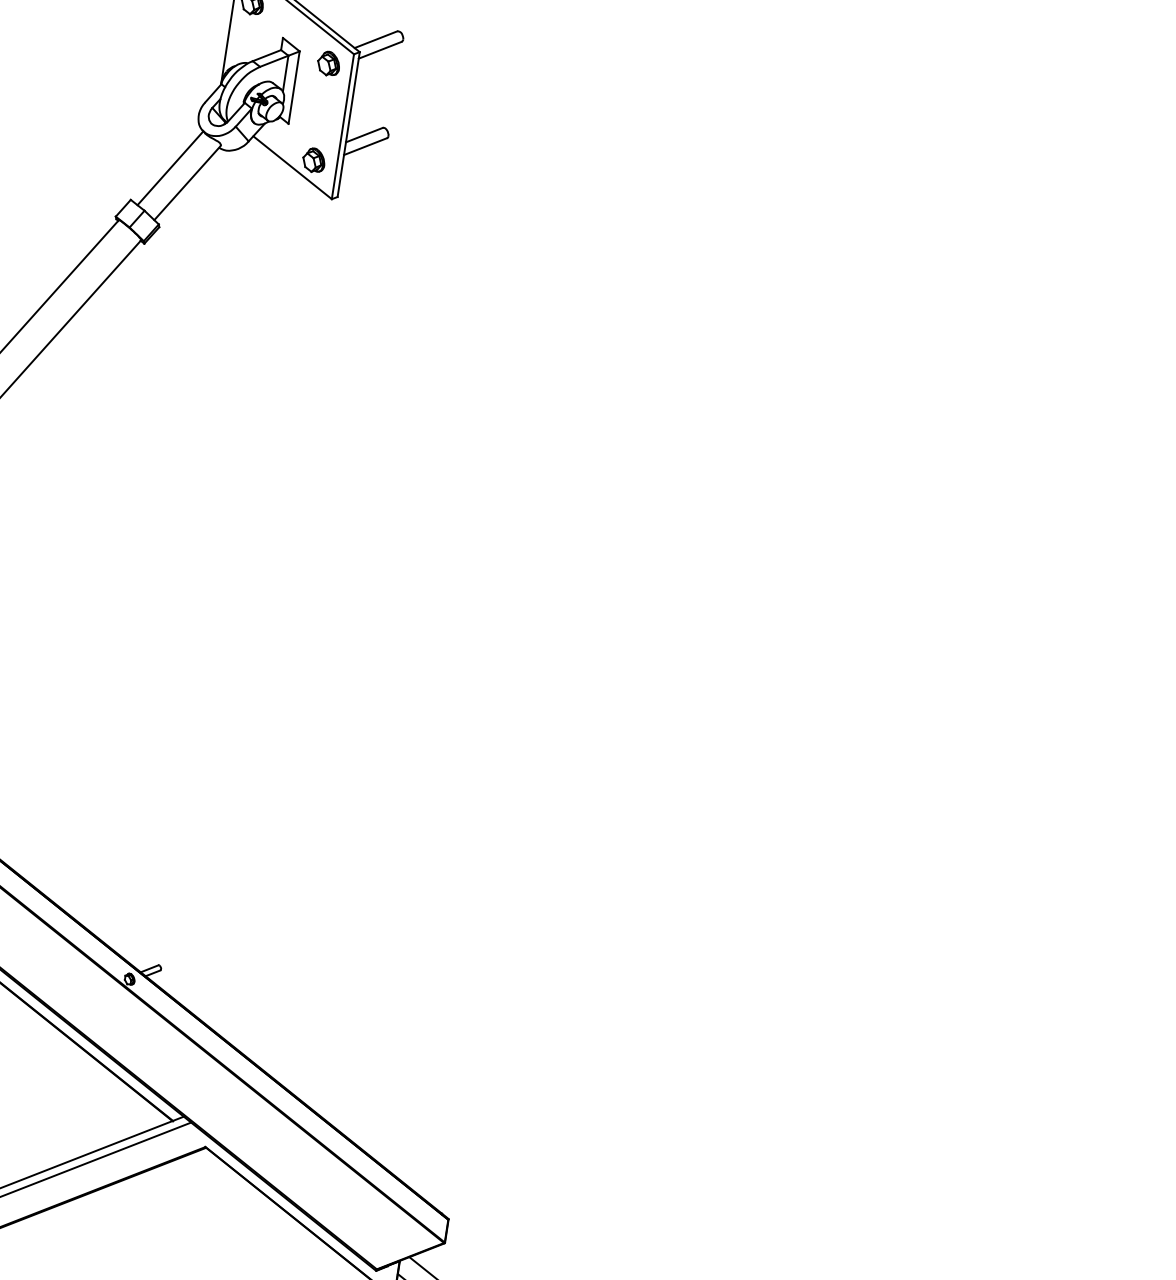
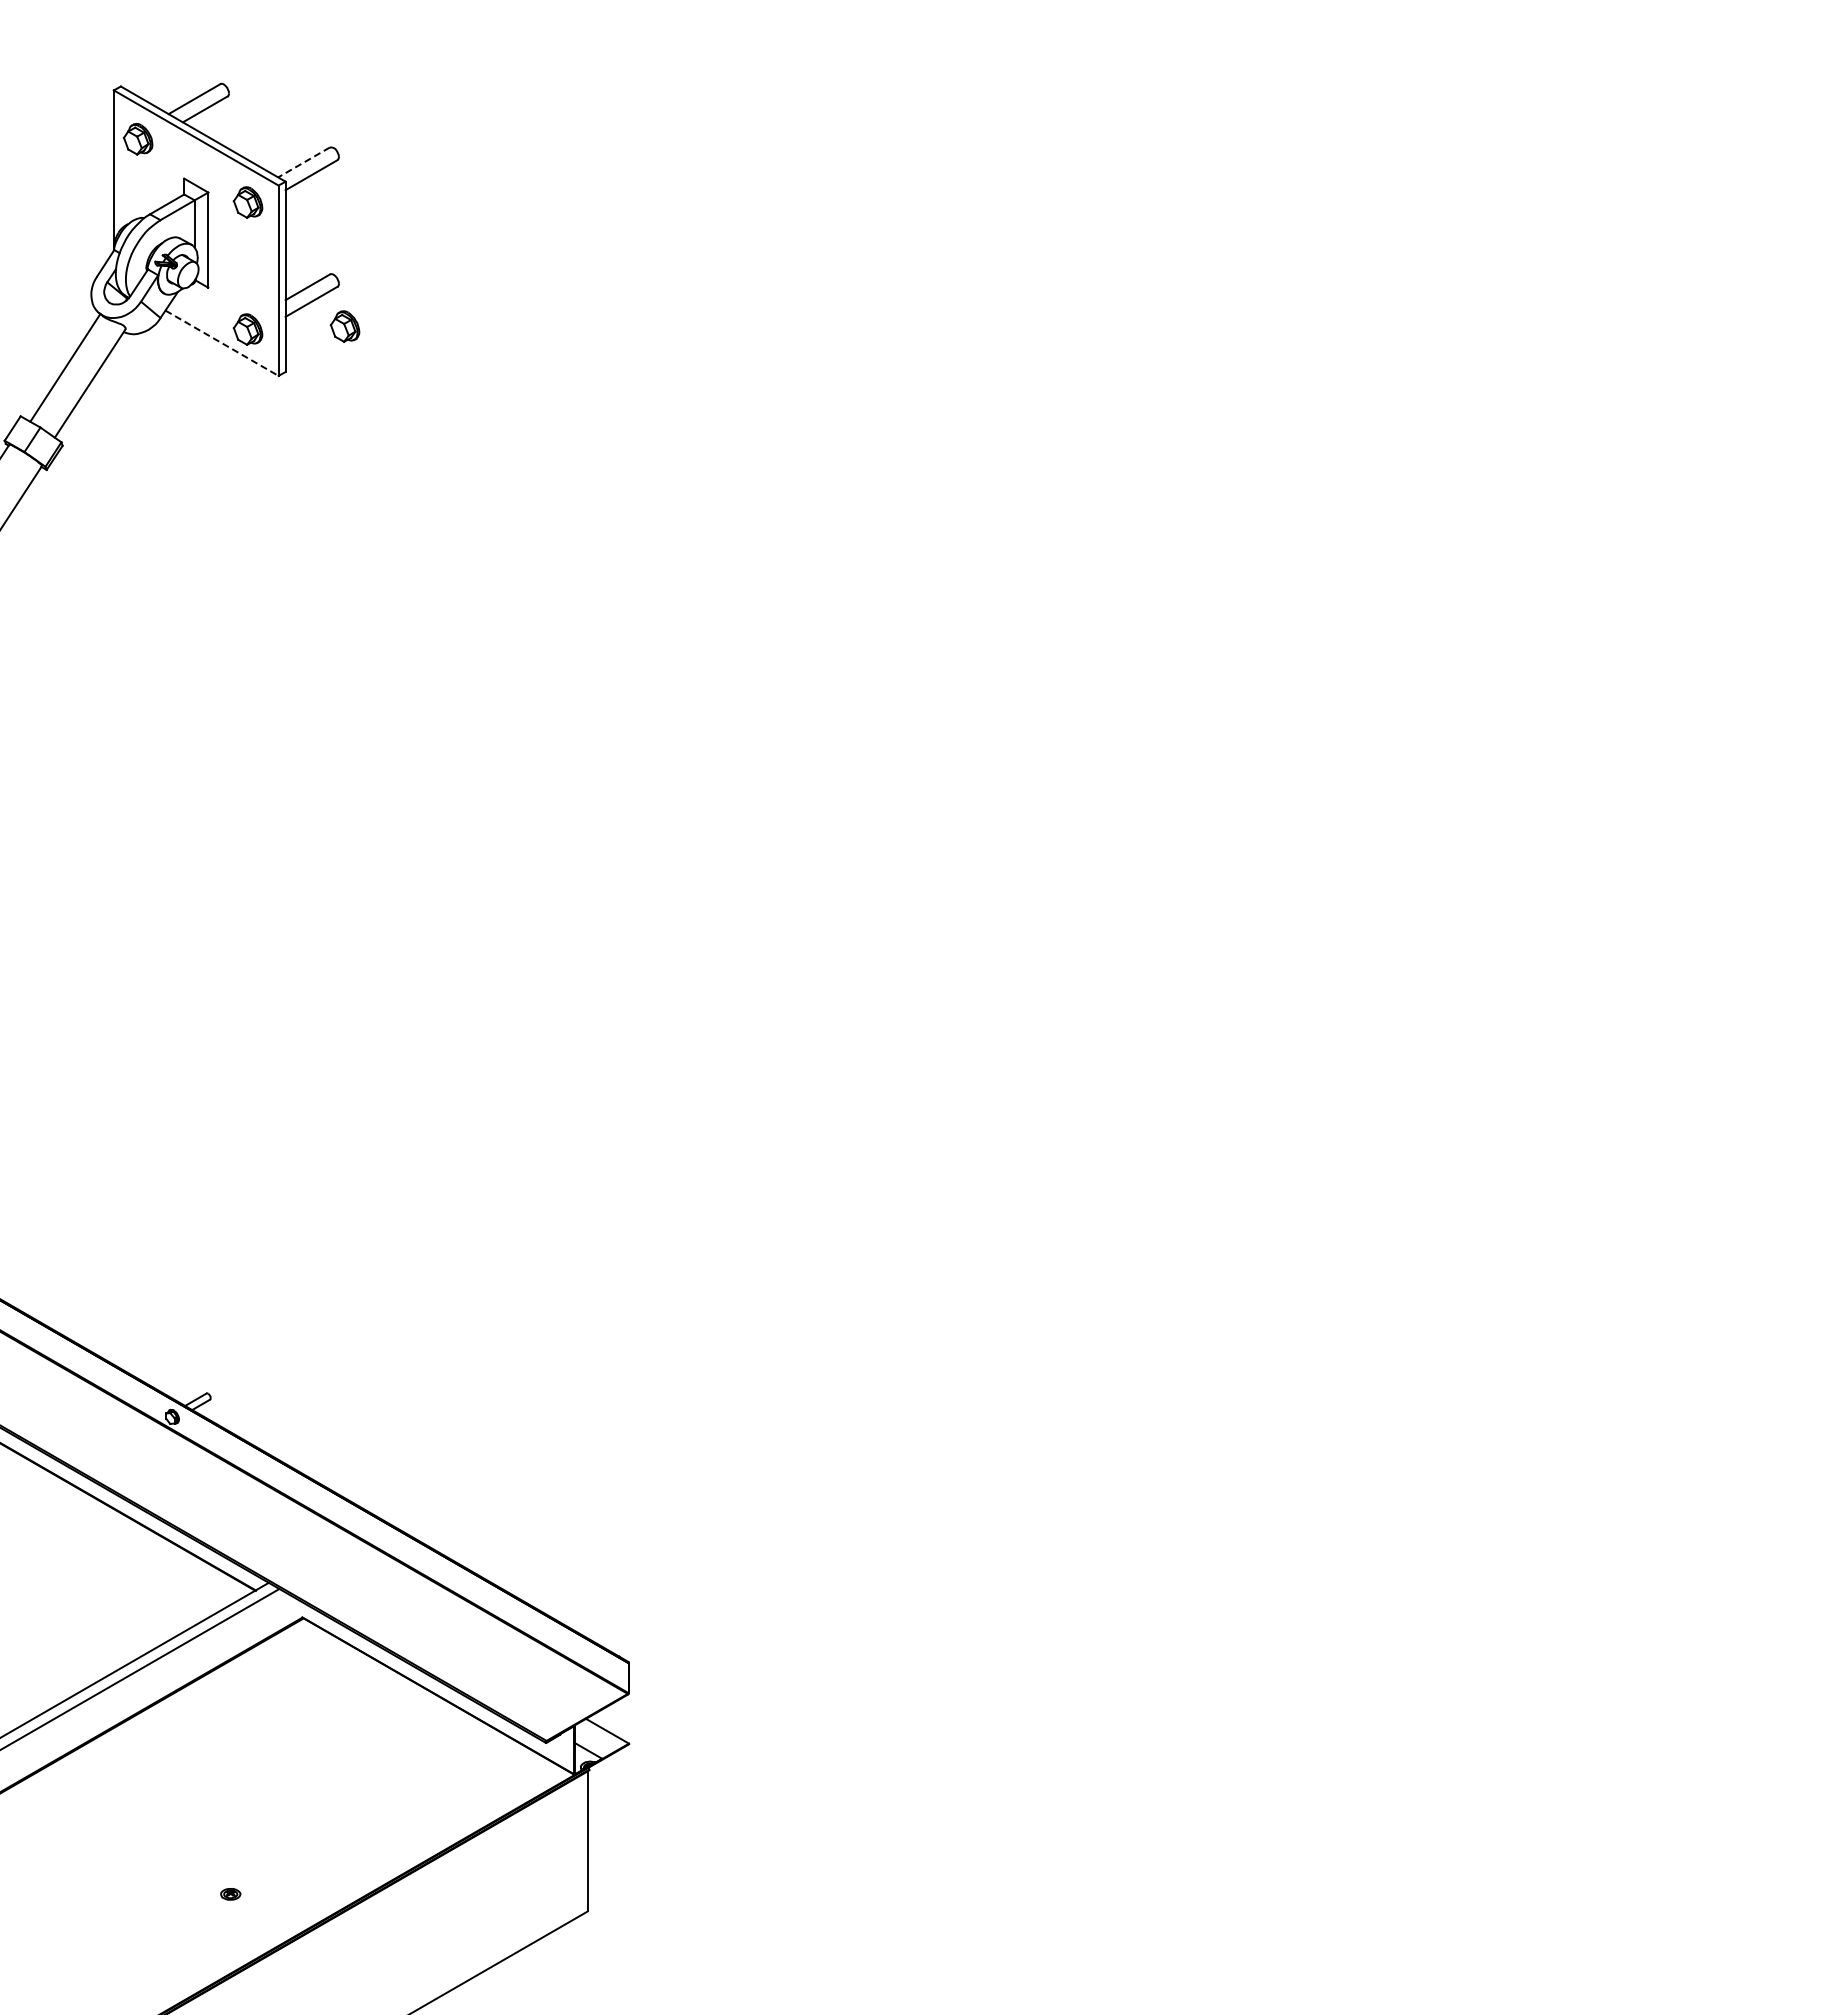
line: (376, 39) -> (304, 162), solid -> dashed
line: (292, 167) -> (222, 343), solid -> dashed
part: (387, 169) -> (344, 326), added

